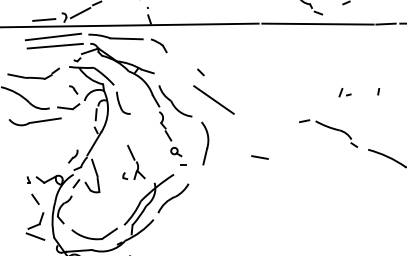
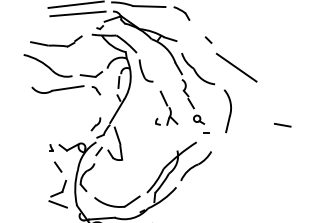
line: (200, 72) -> (208, 40), moved
part: (73, 89) -> (96, 90), moved
part: (133, 161) -> (166, 107), moved

